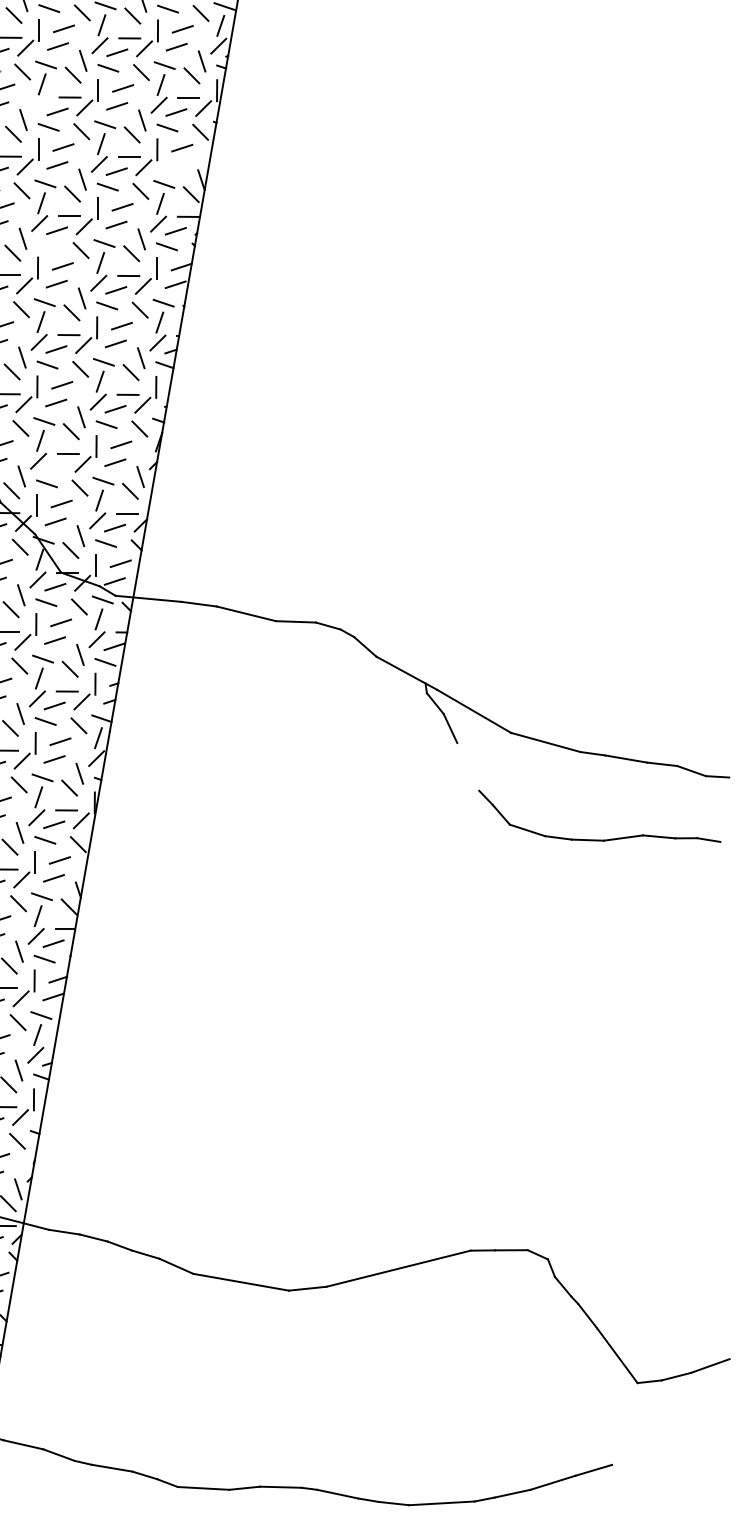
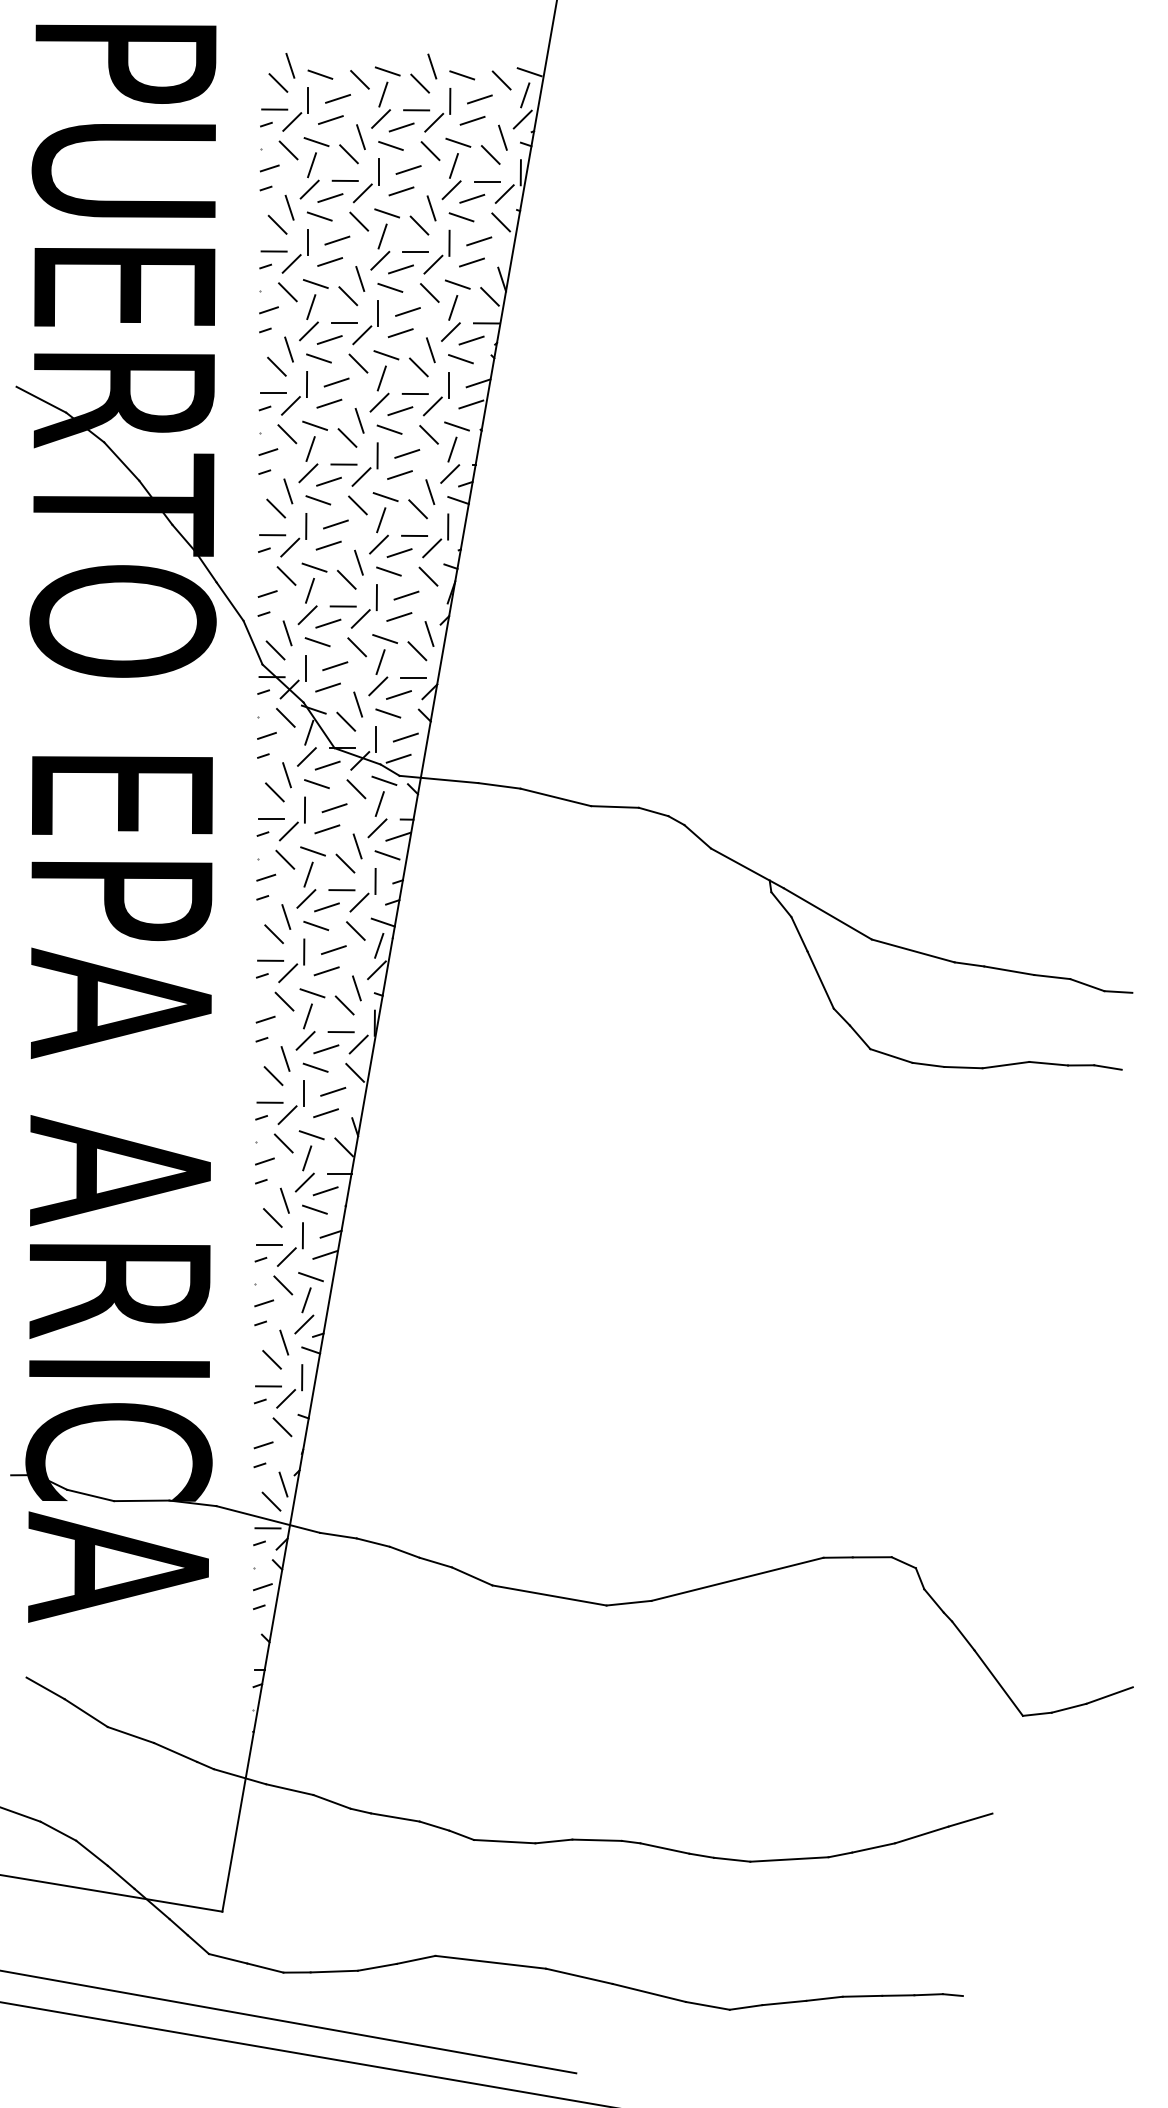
line: (40, 104) -> (309, 189), added
line: (175, 165) -> (471, 262), added
line: (47, 246) -> (318, 358), added
line: (56, 468) -> (328, 623), added
line: (468, 766) -> (820, 979), added

